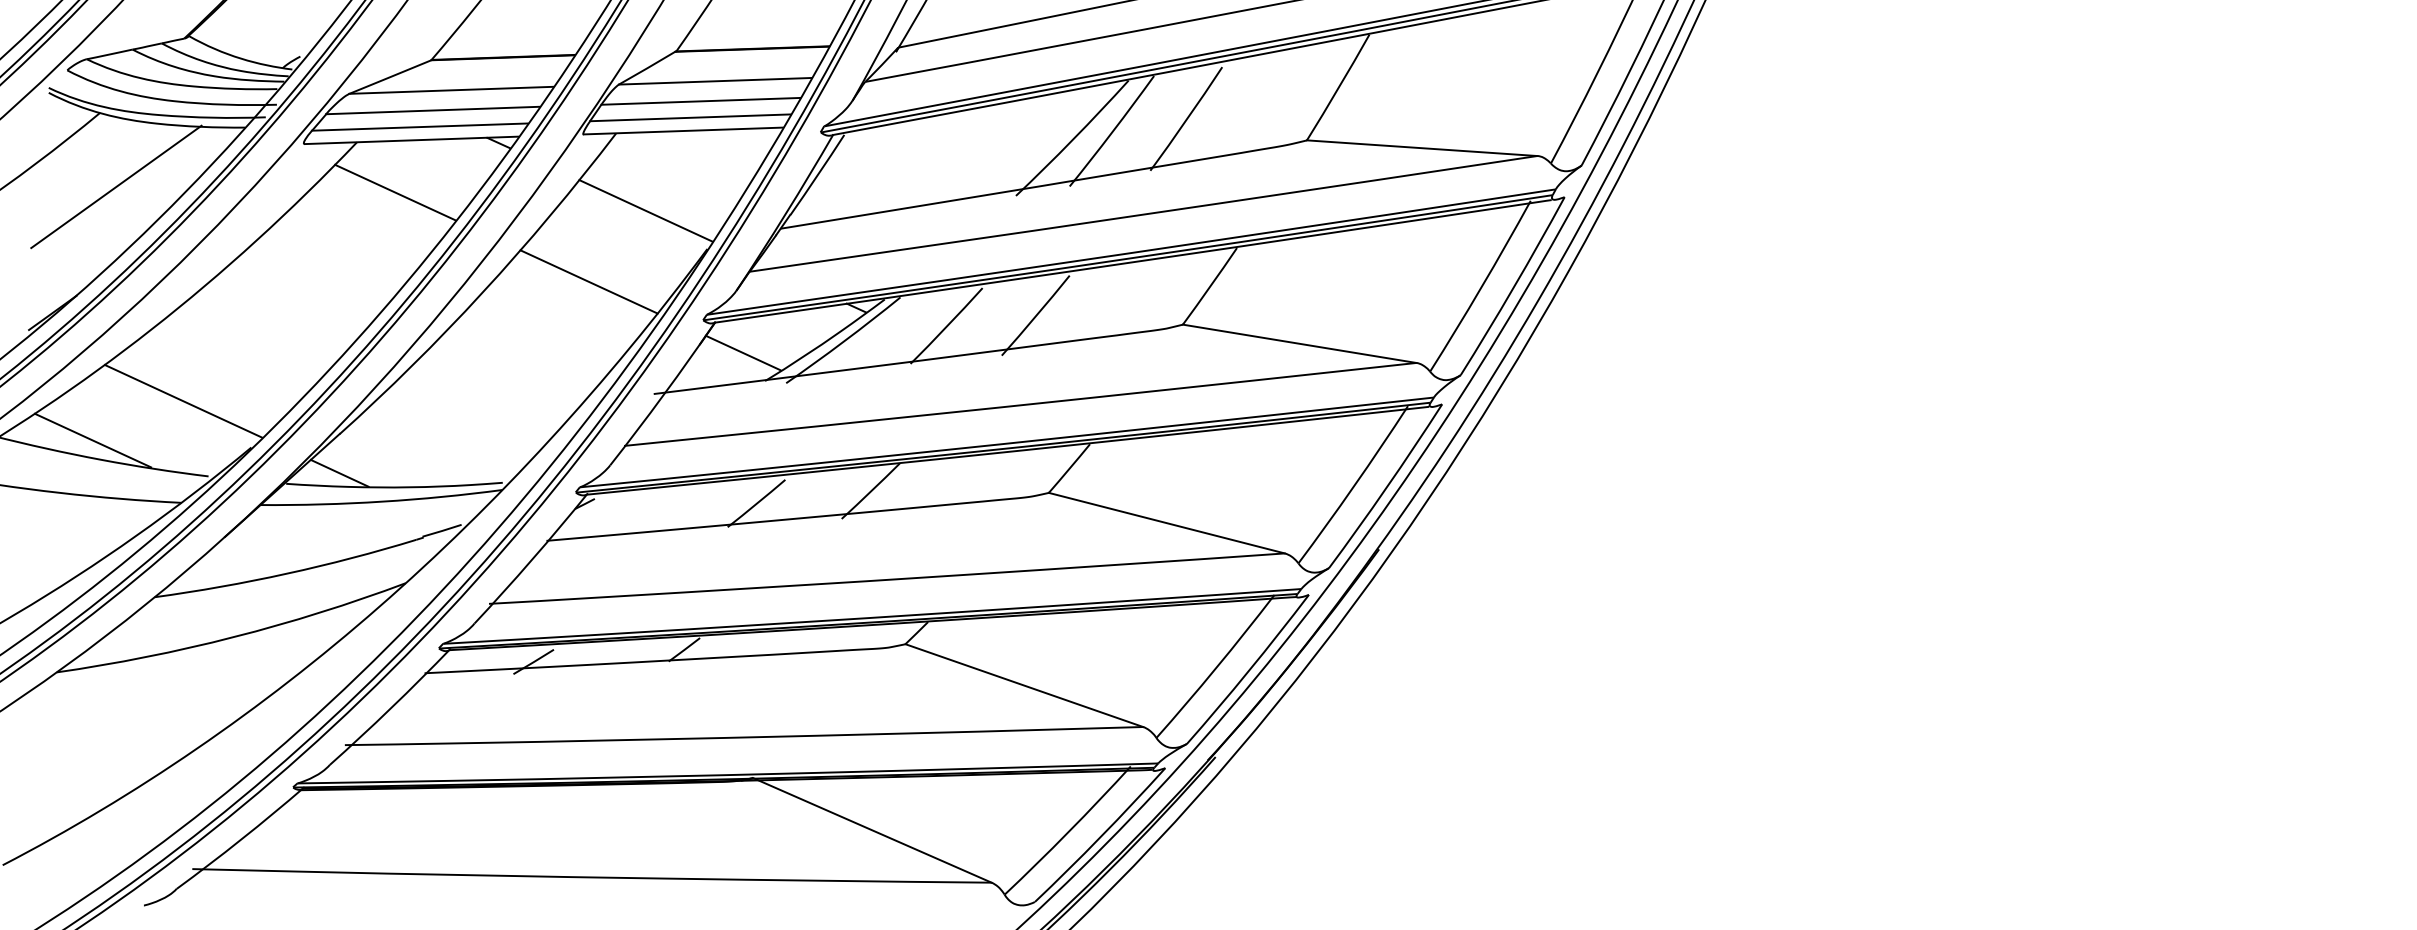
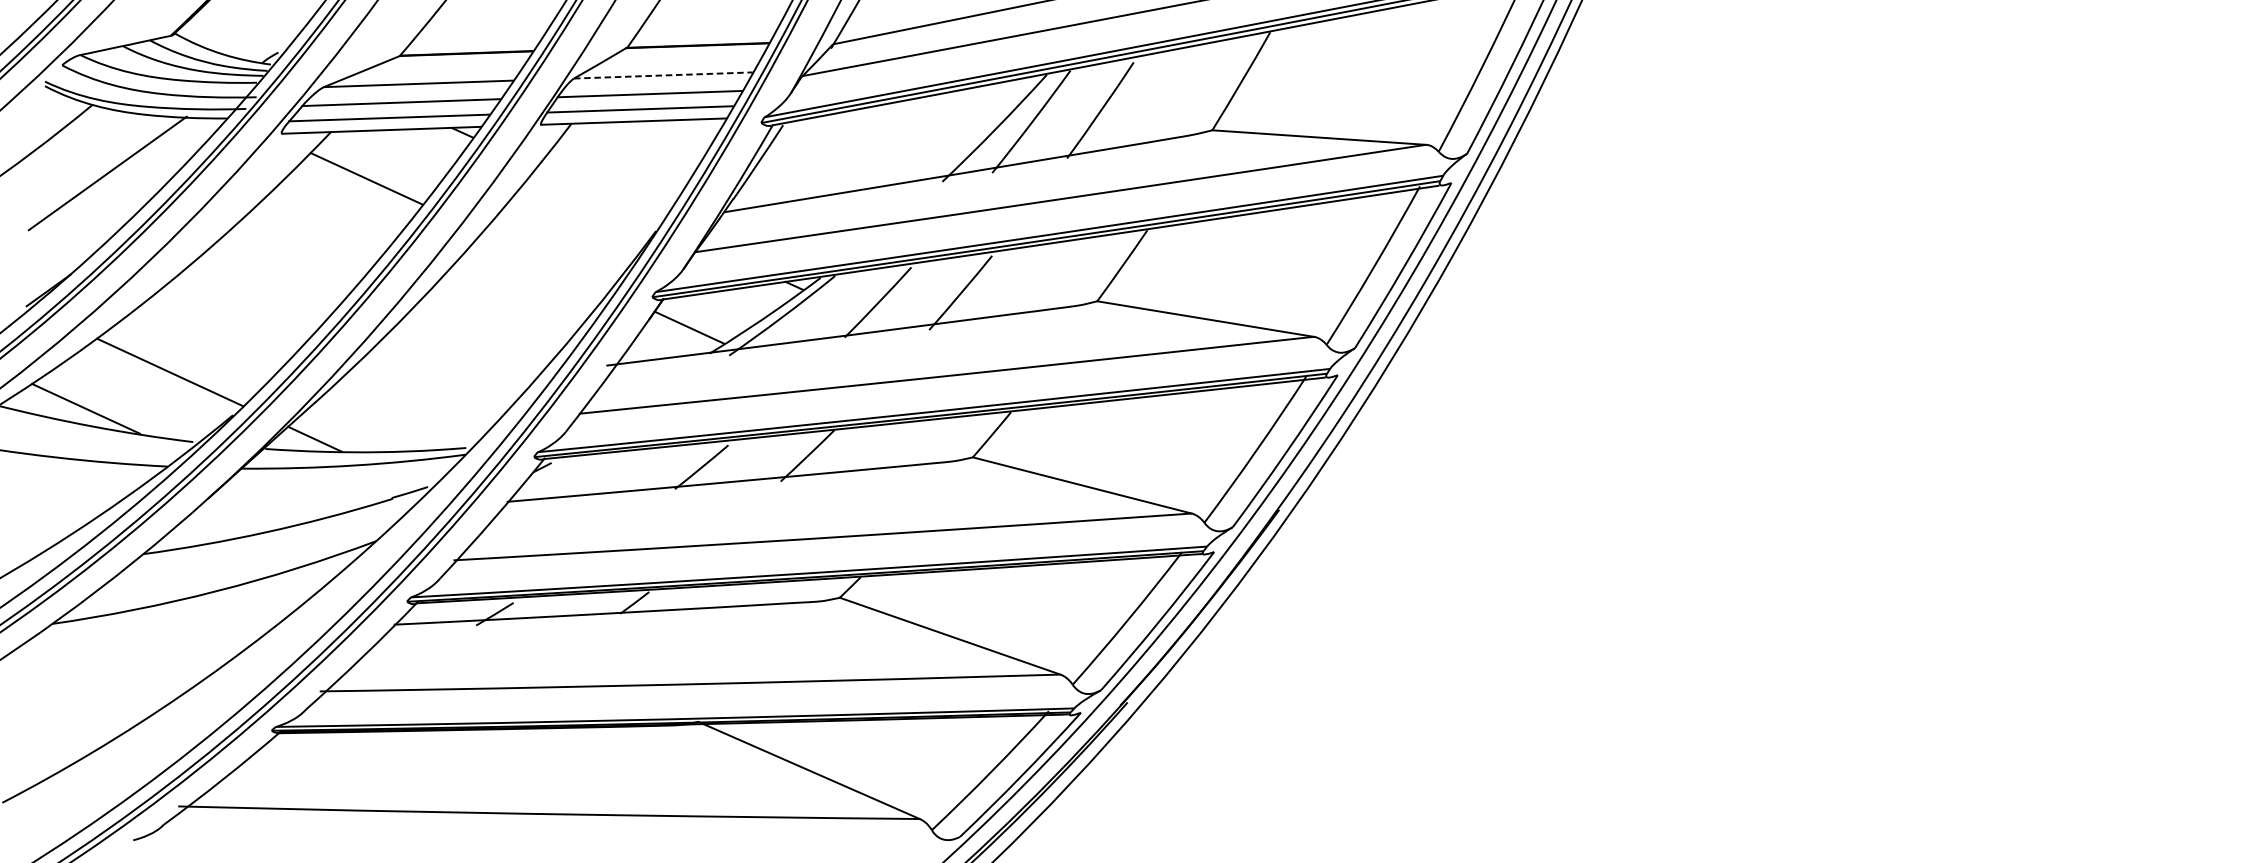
line: (715, 81) -> (663, 75), solid -> dashed
line: (645, 210) -> (598, 195), removed
line: (588, 281) -> (545, 261), removed

